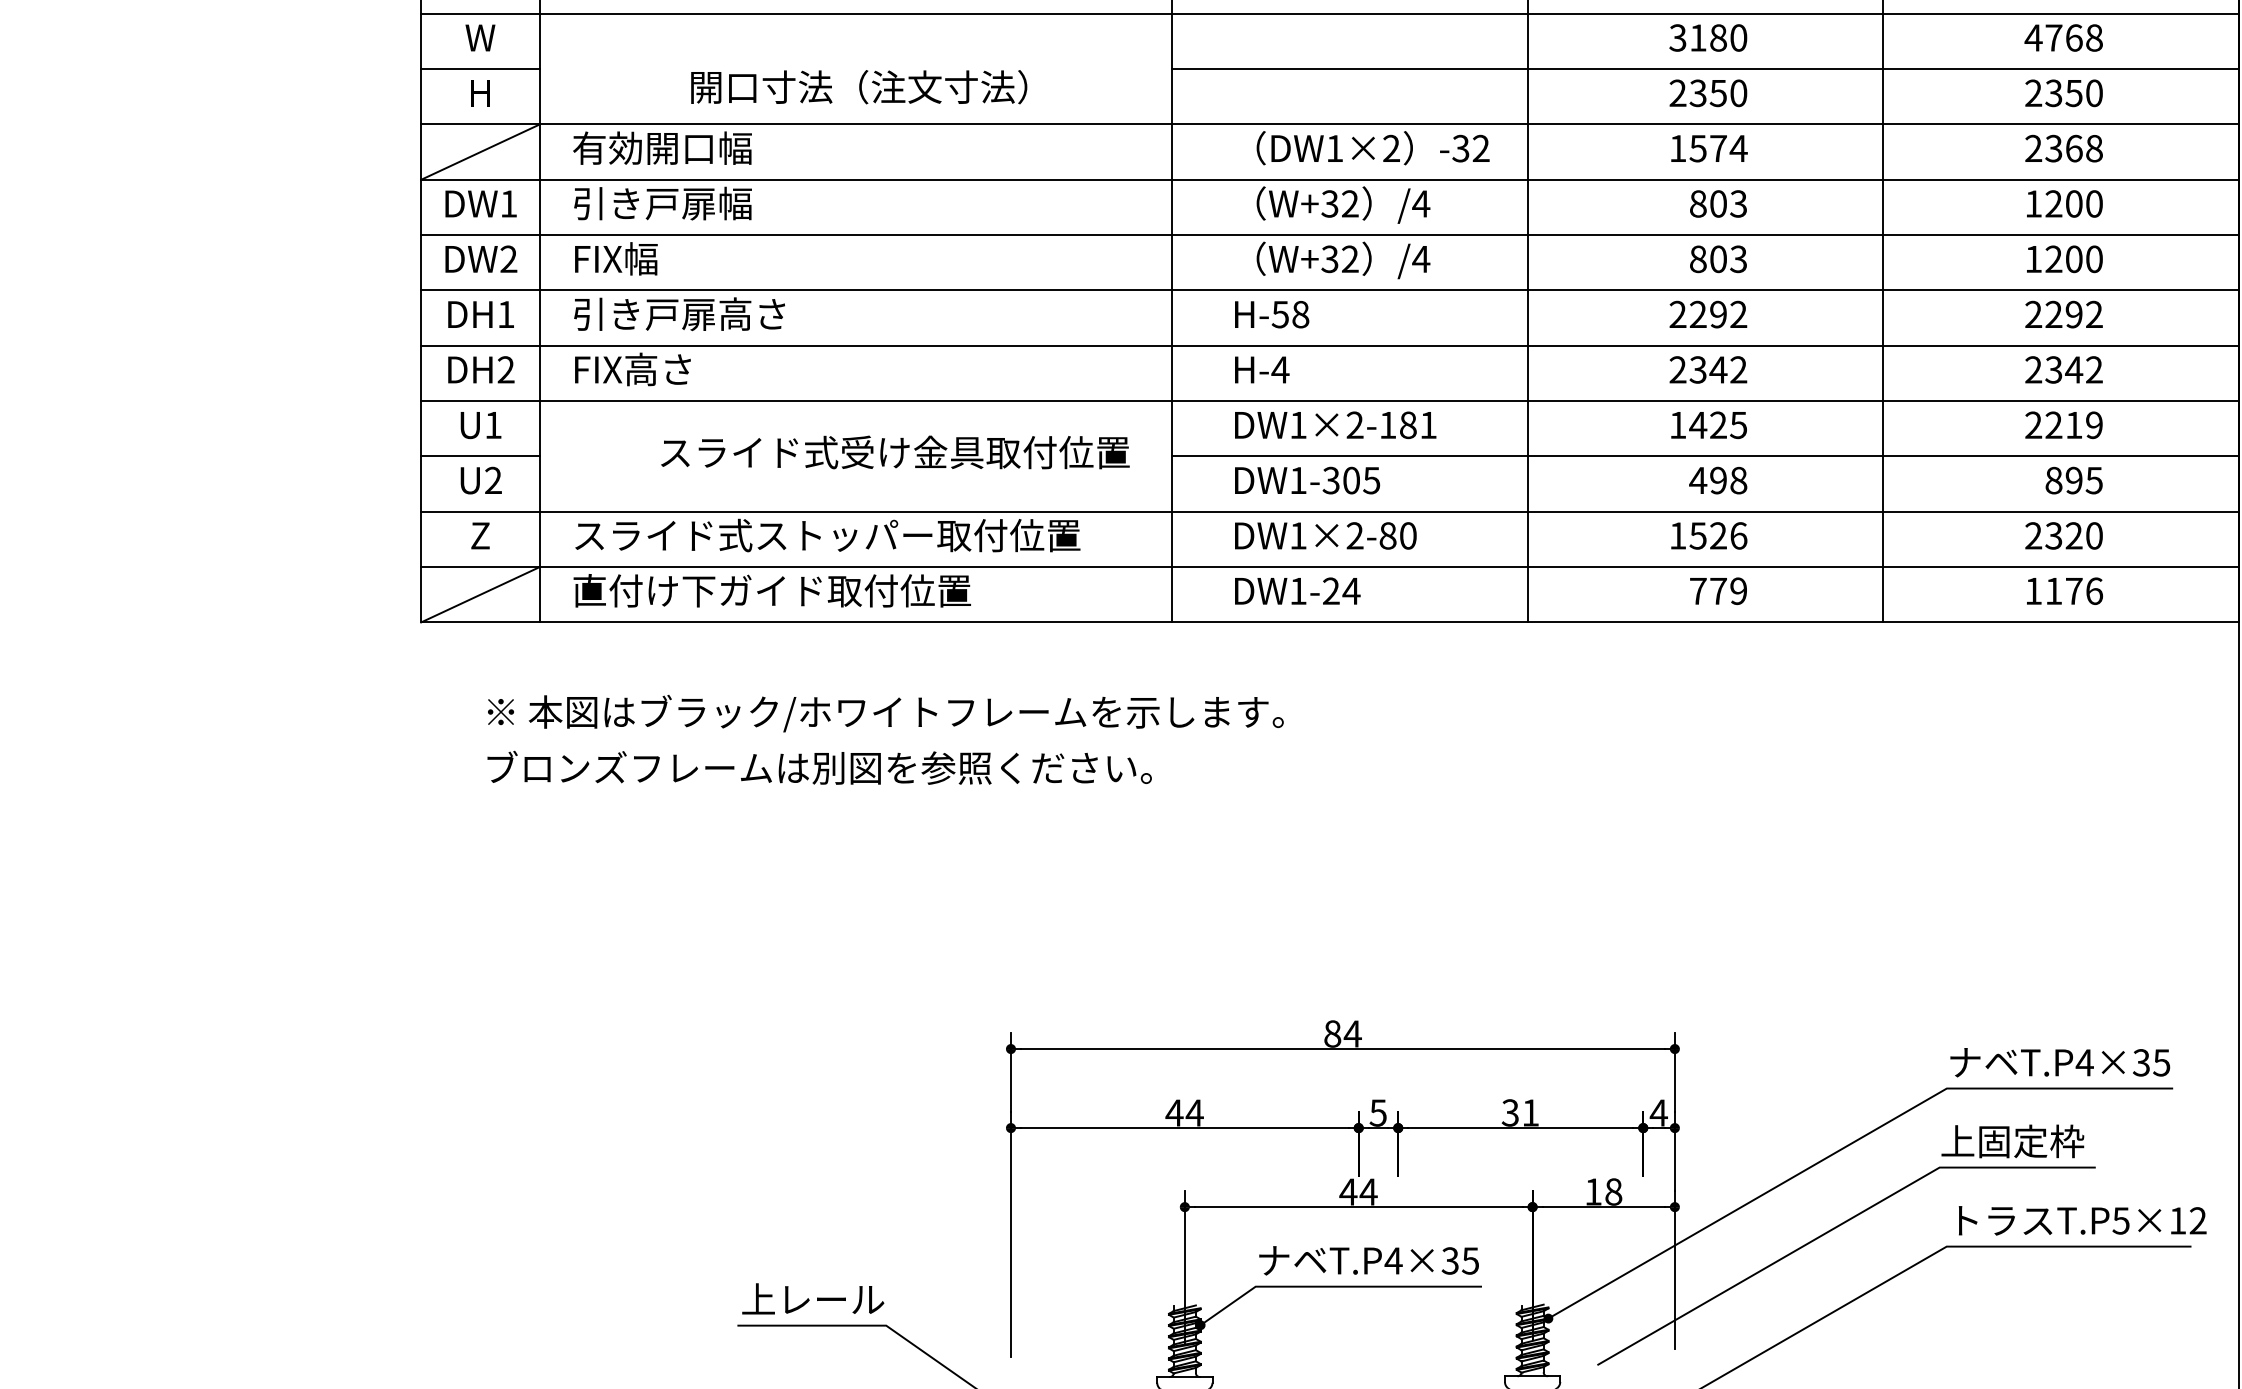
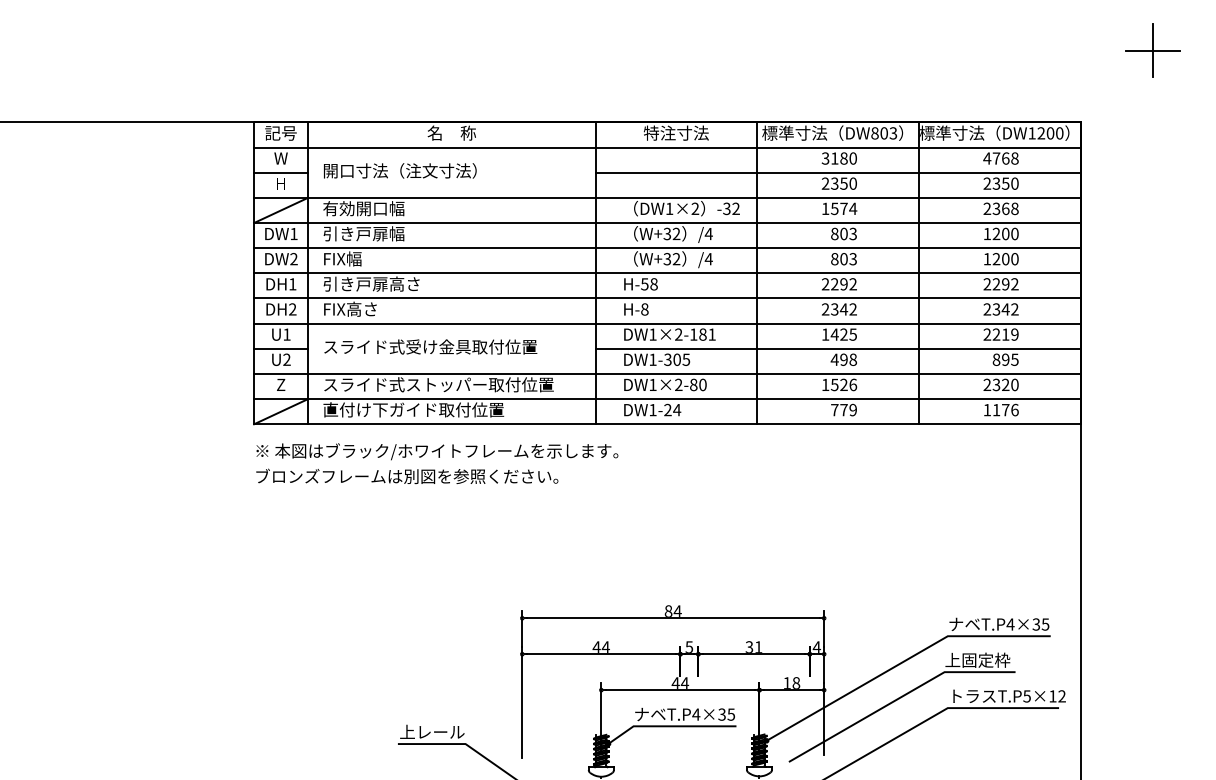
text: (859, 86) -> (400, 170), moved
text: (1279, 369) -> (644, 309), H-4 -> H-8
text: (894, 451) -> (430, 346), moved
text: (886, 739) -> (437, 463), moved

